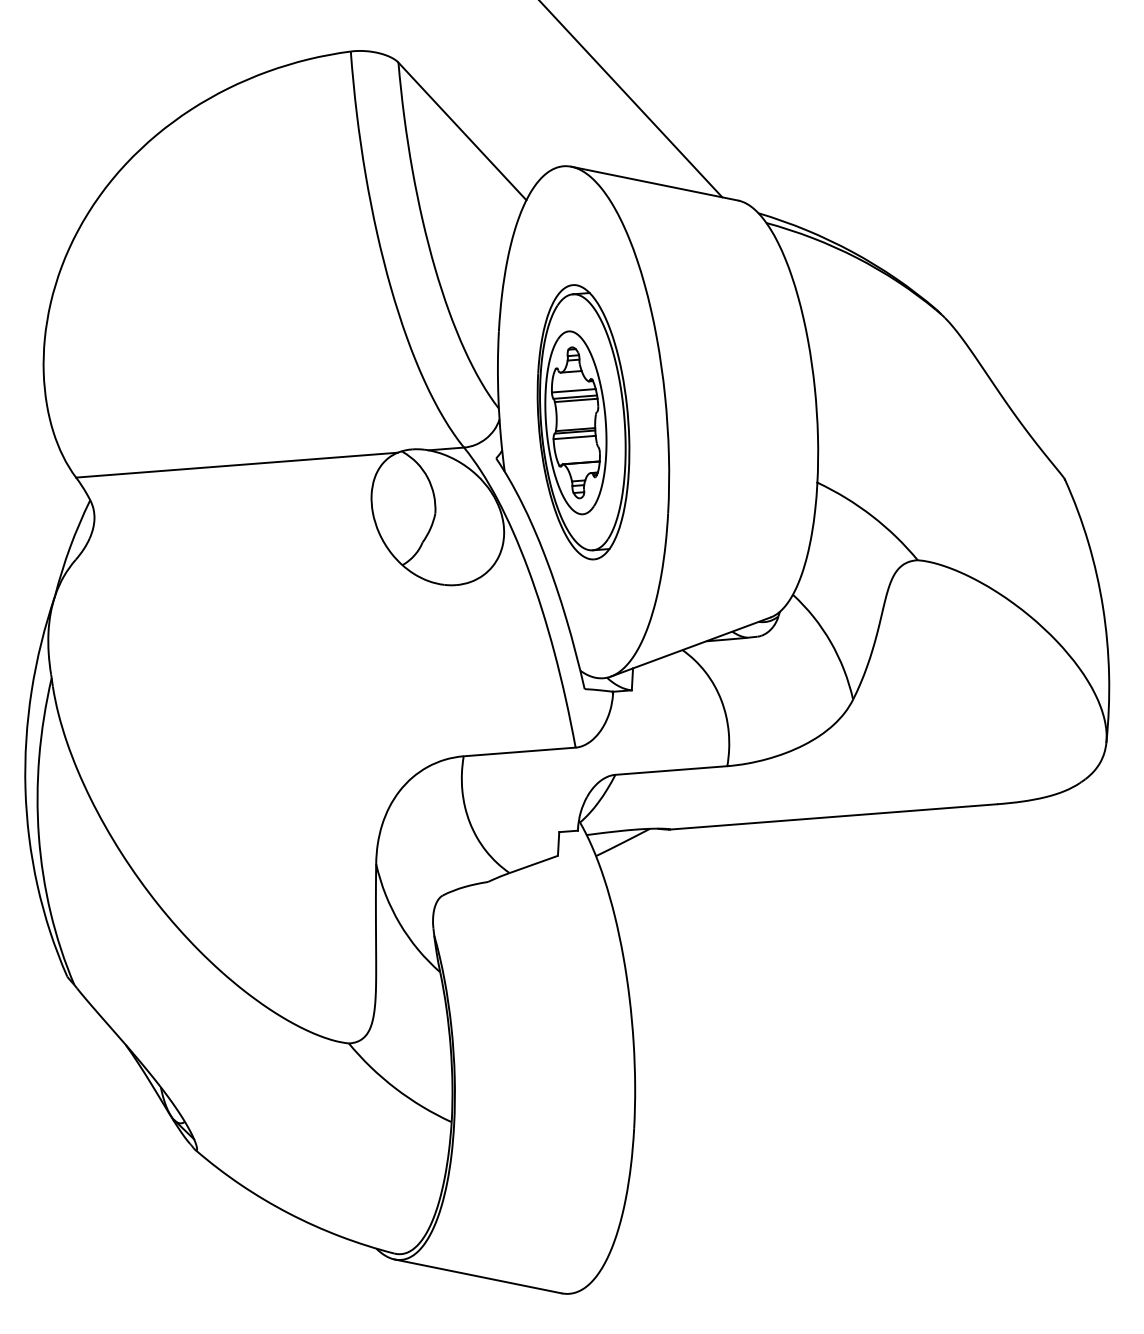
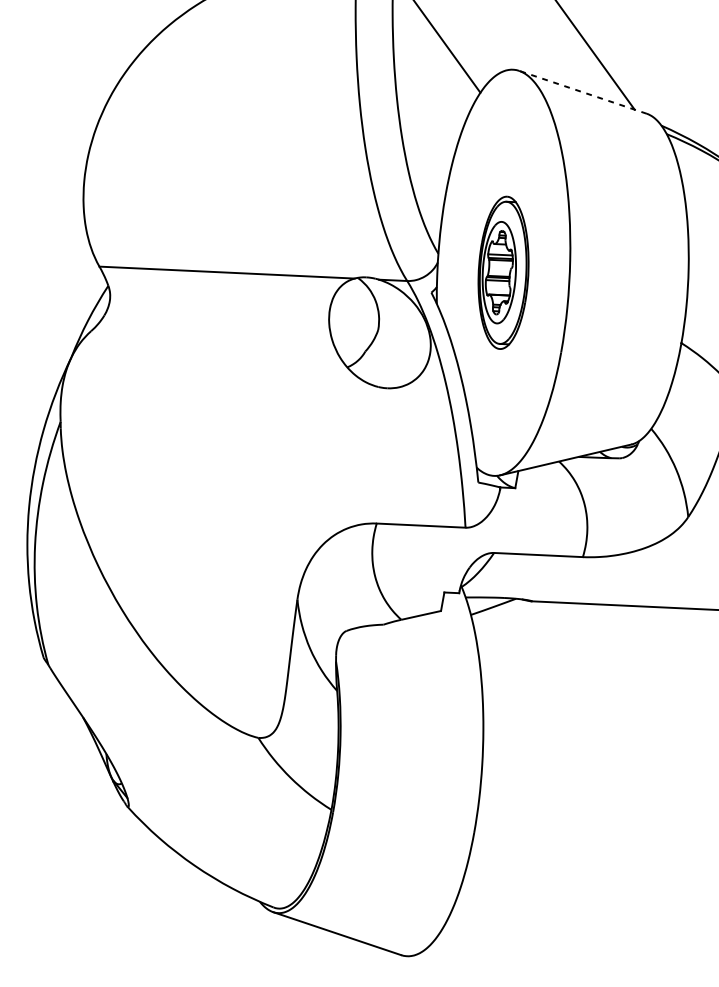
line: (654, 183) -> (582, 92), solid -> dashed
part: (583, 422) -> (503, 272), size x0.7

